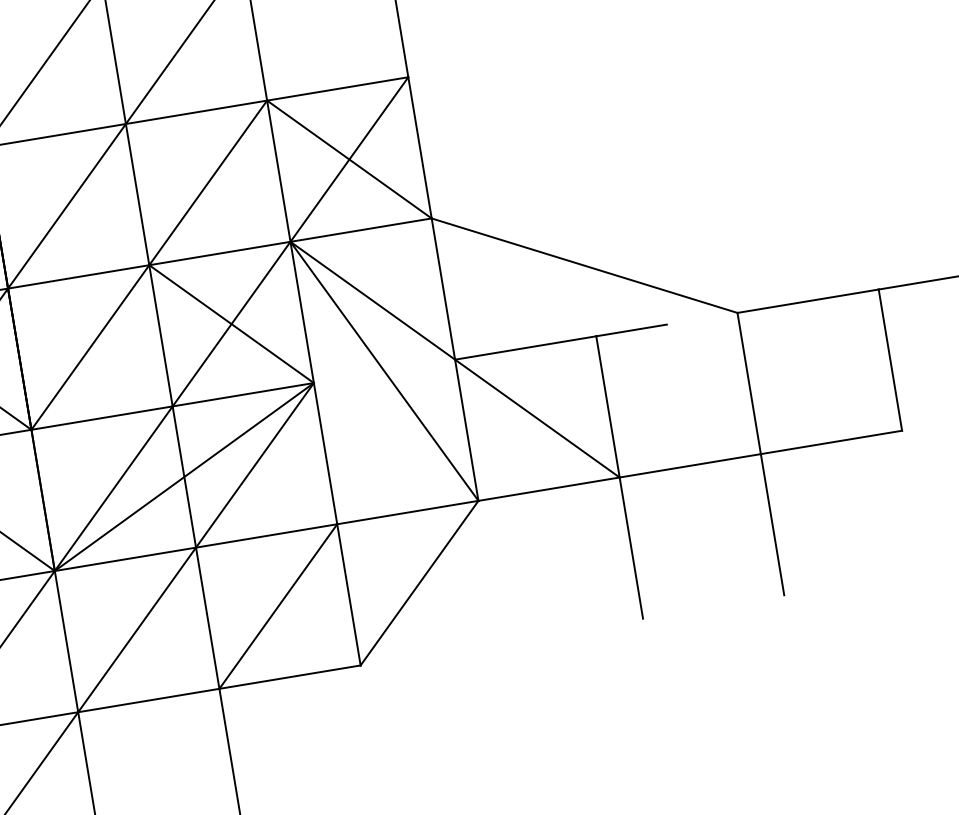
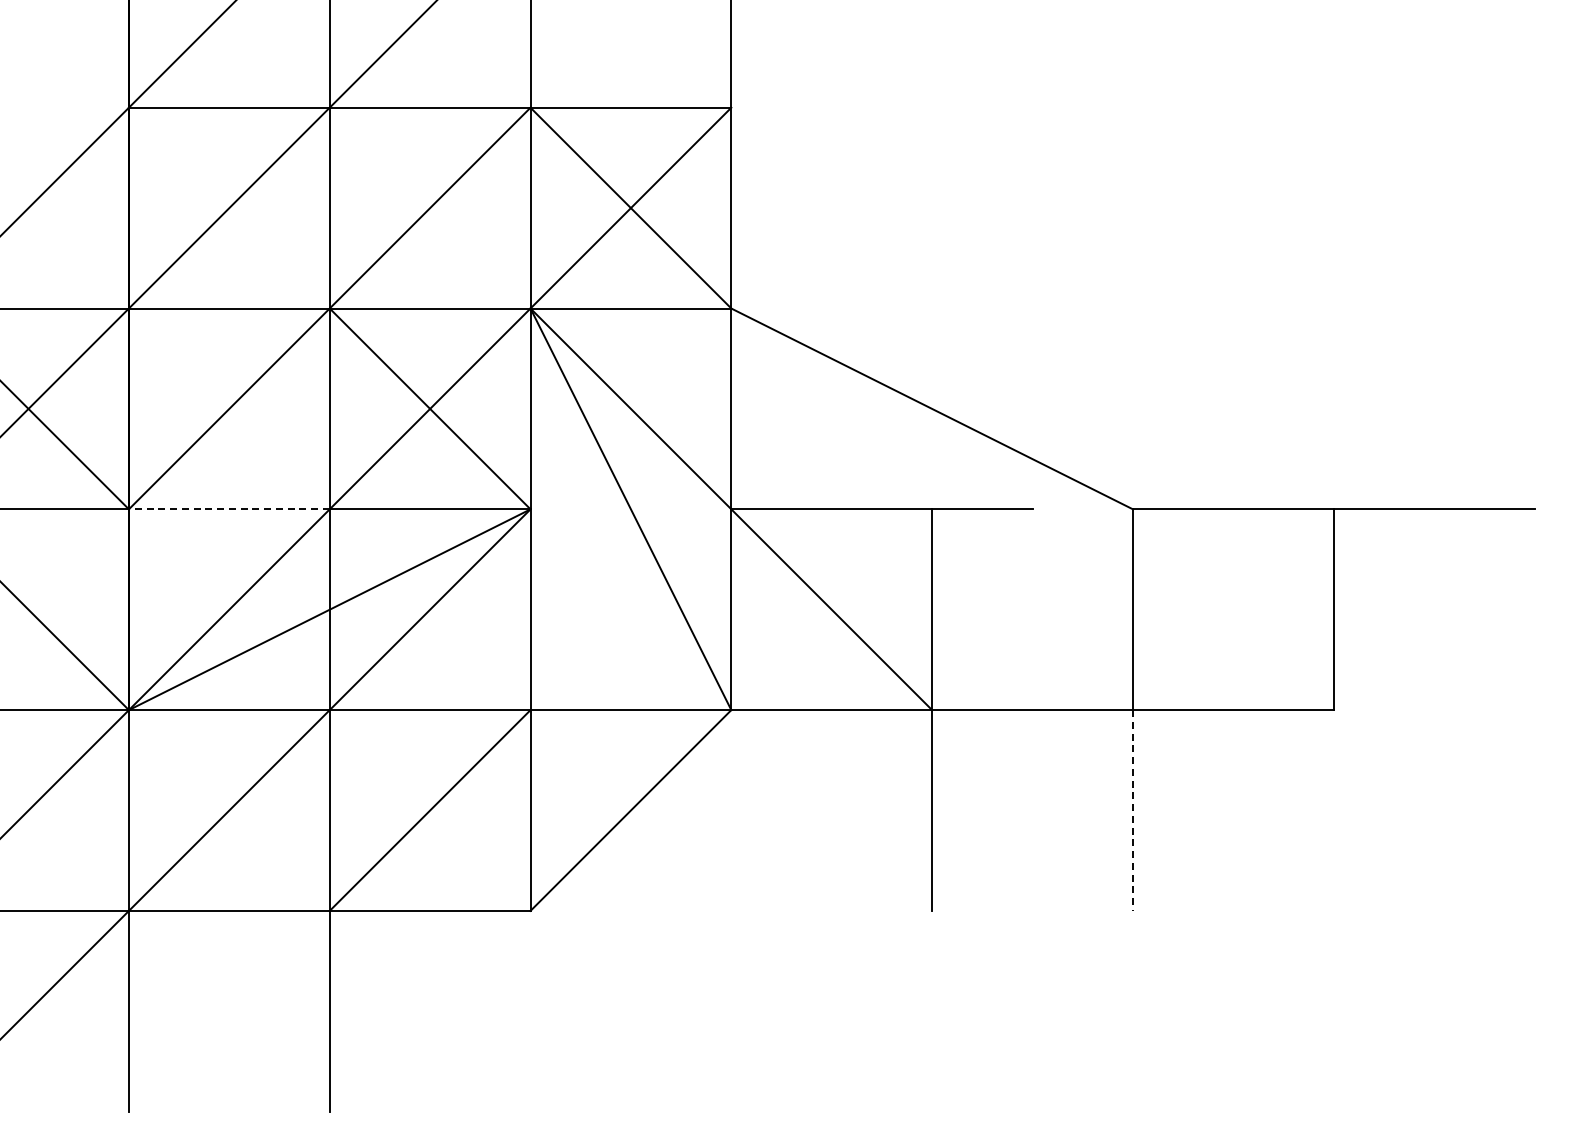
line: (101, 418) -> (228, 509), solid -> dashed
line: (772, 525) -> (1132, 811), solid -> dashed

